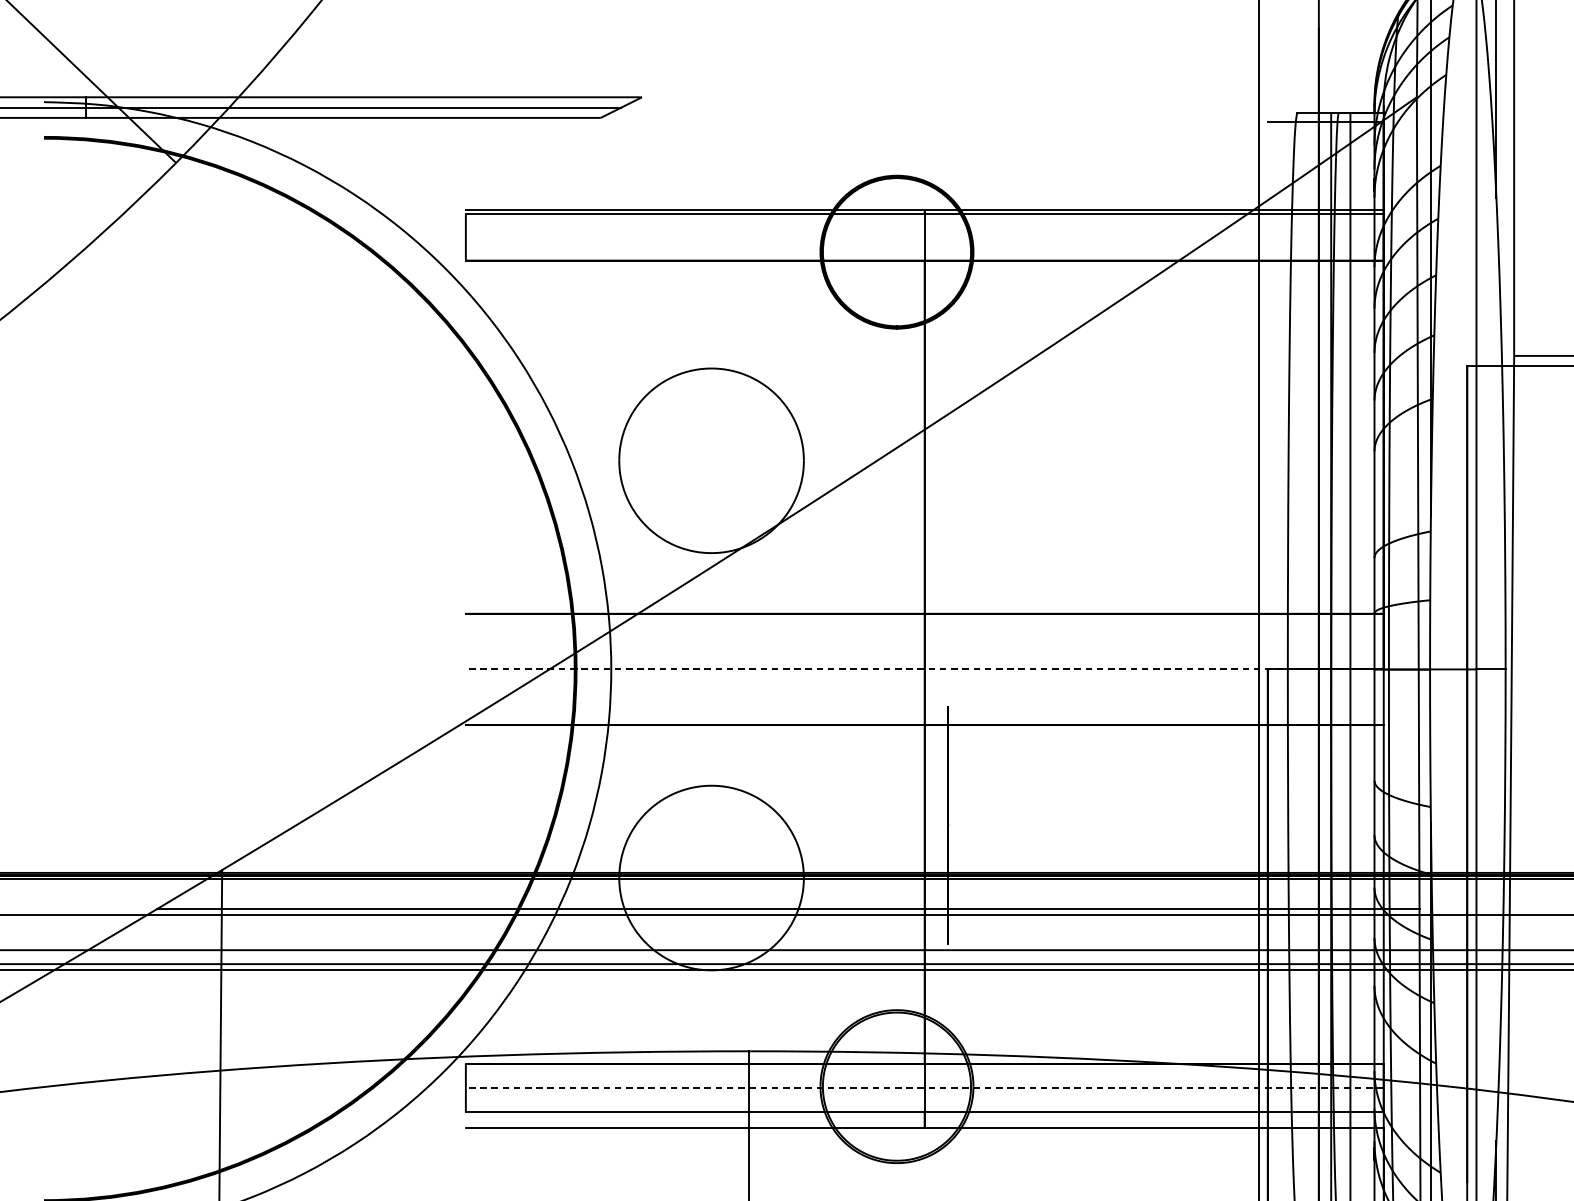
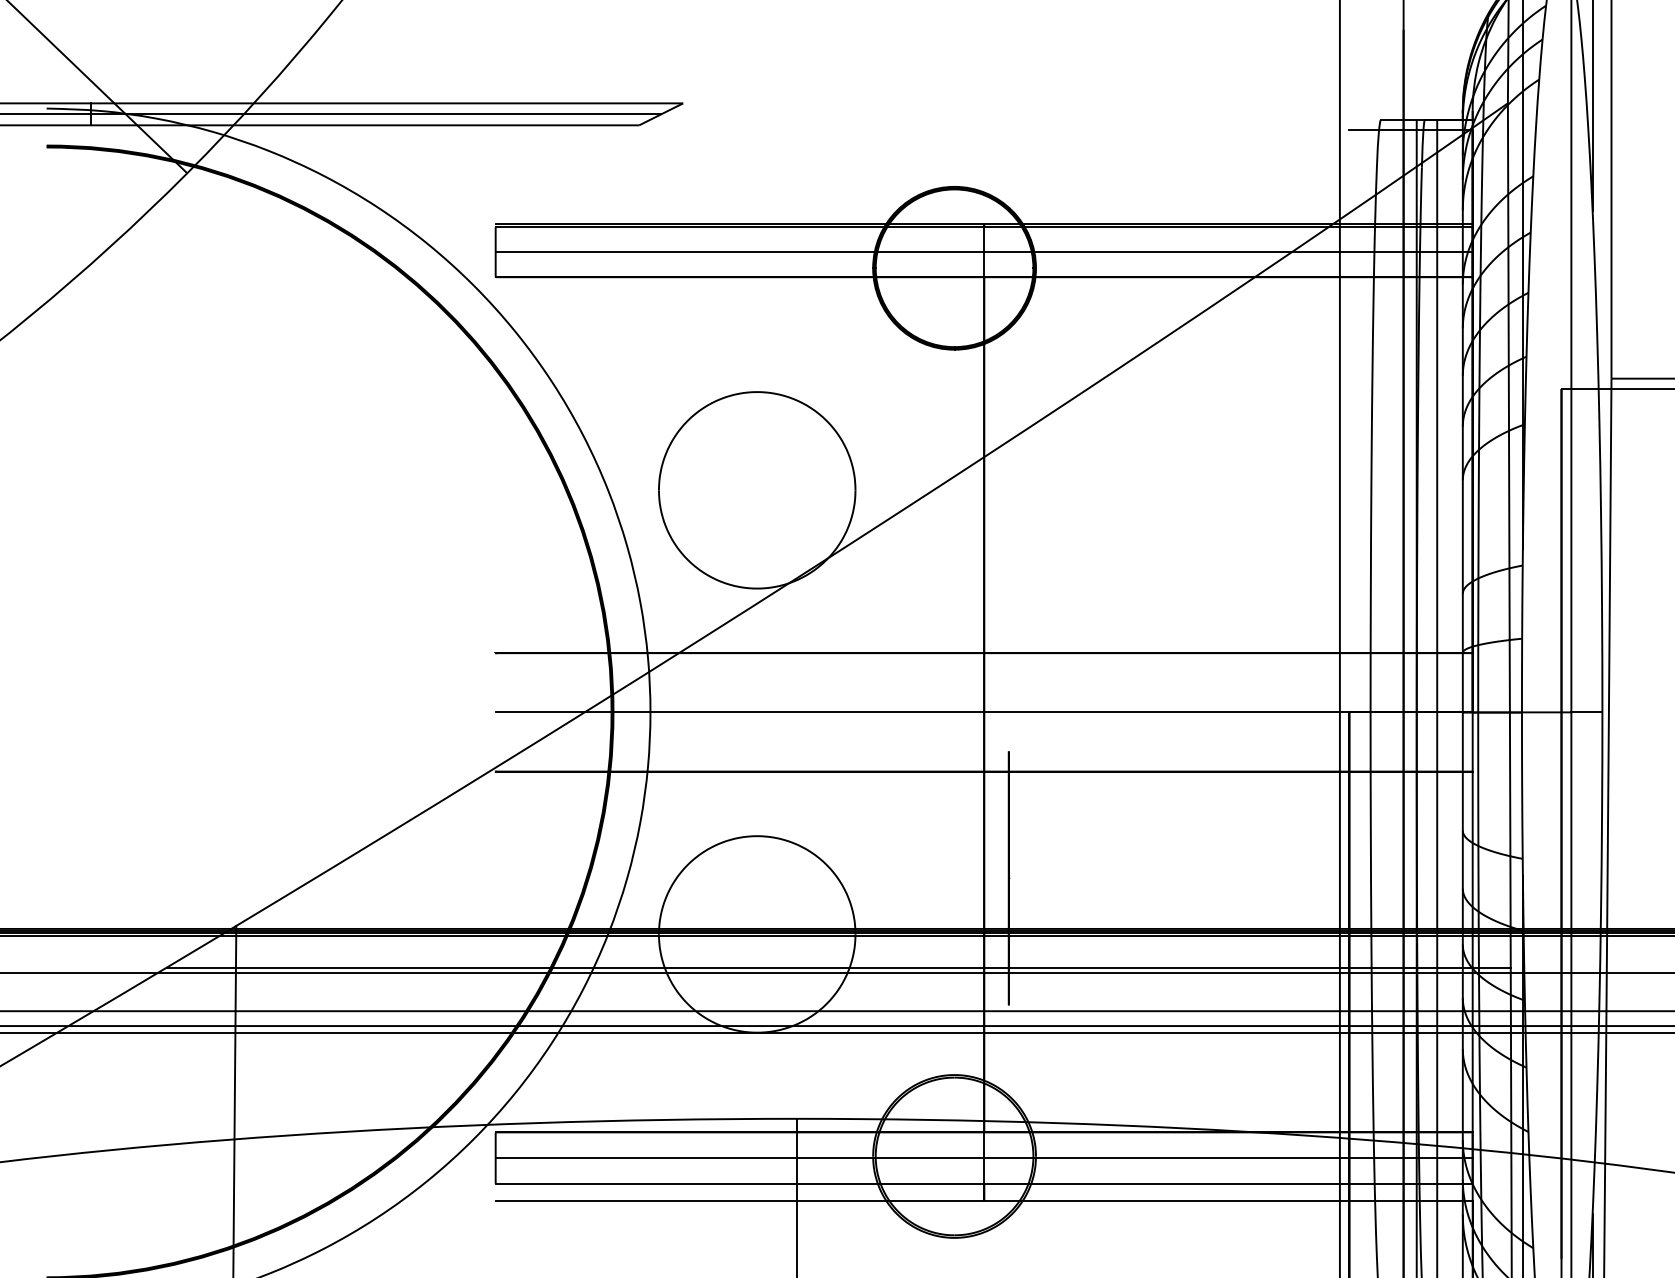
line: (924, 237) -> (983, 252), added
line: (925, 669) -> (984, 712), dashed -> solid
line: (925, 1088) -> (984, 1158), dashed -> solid

